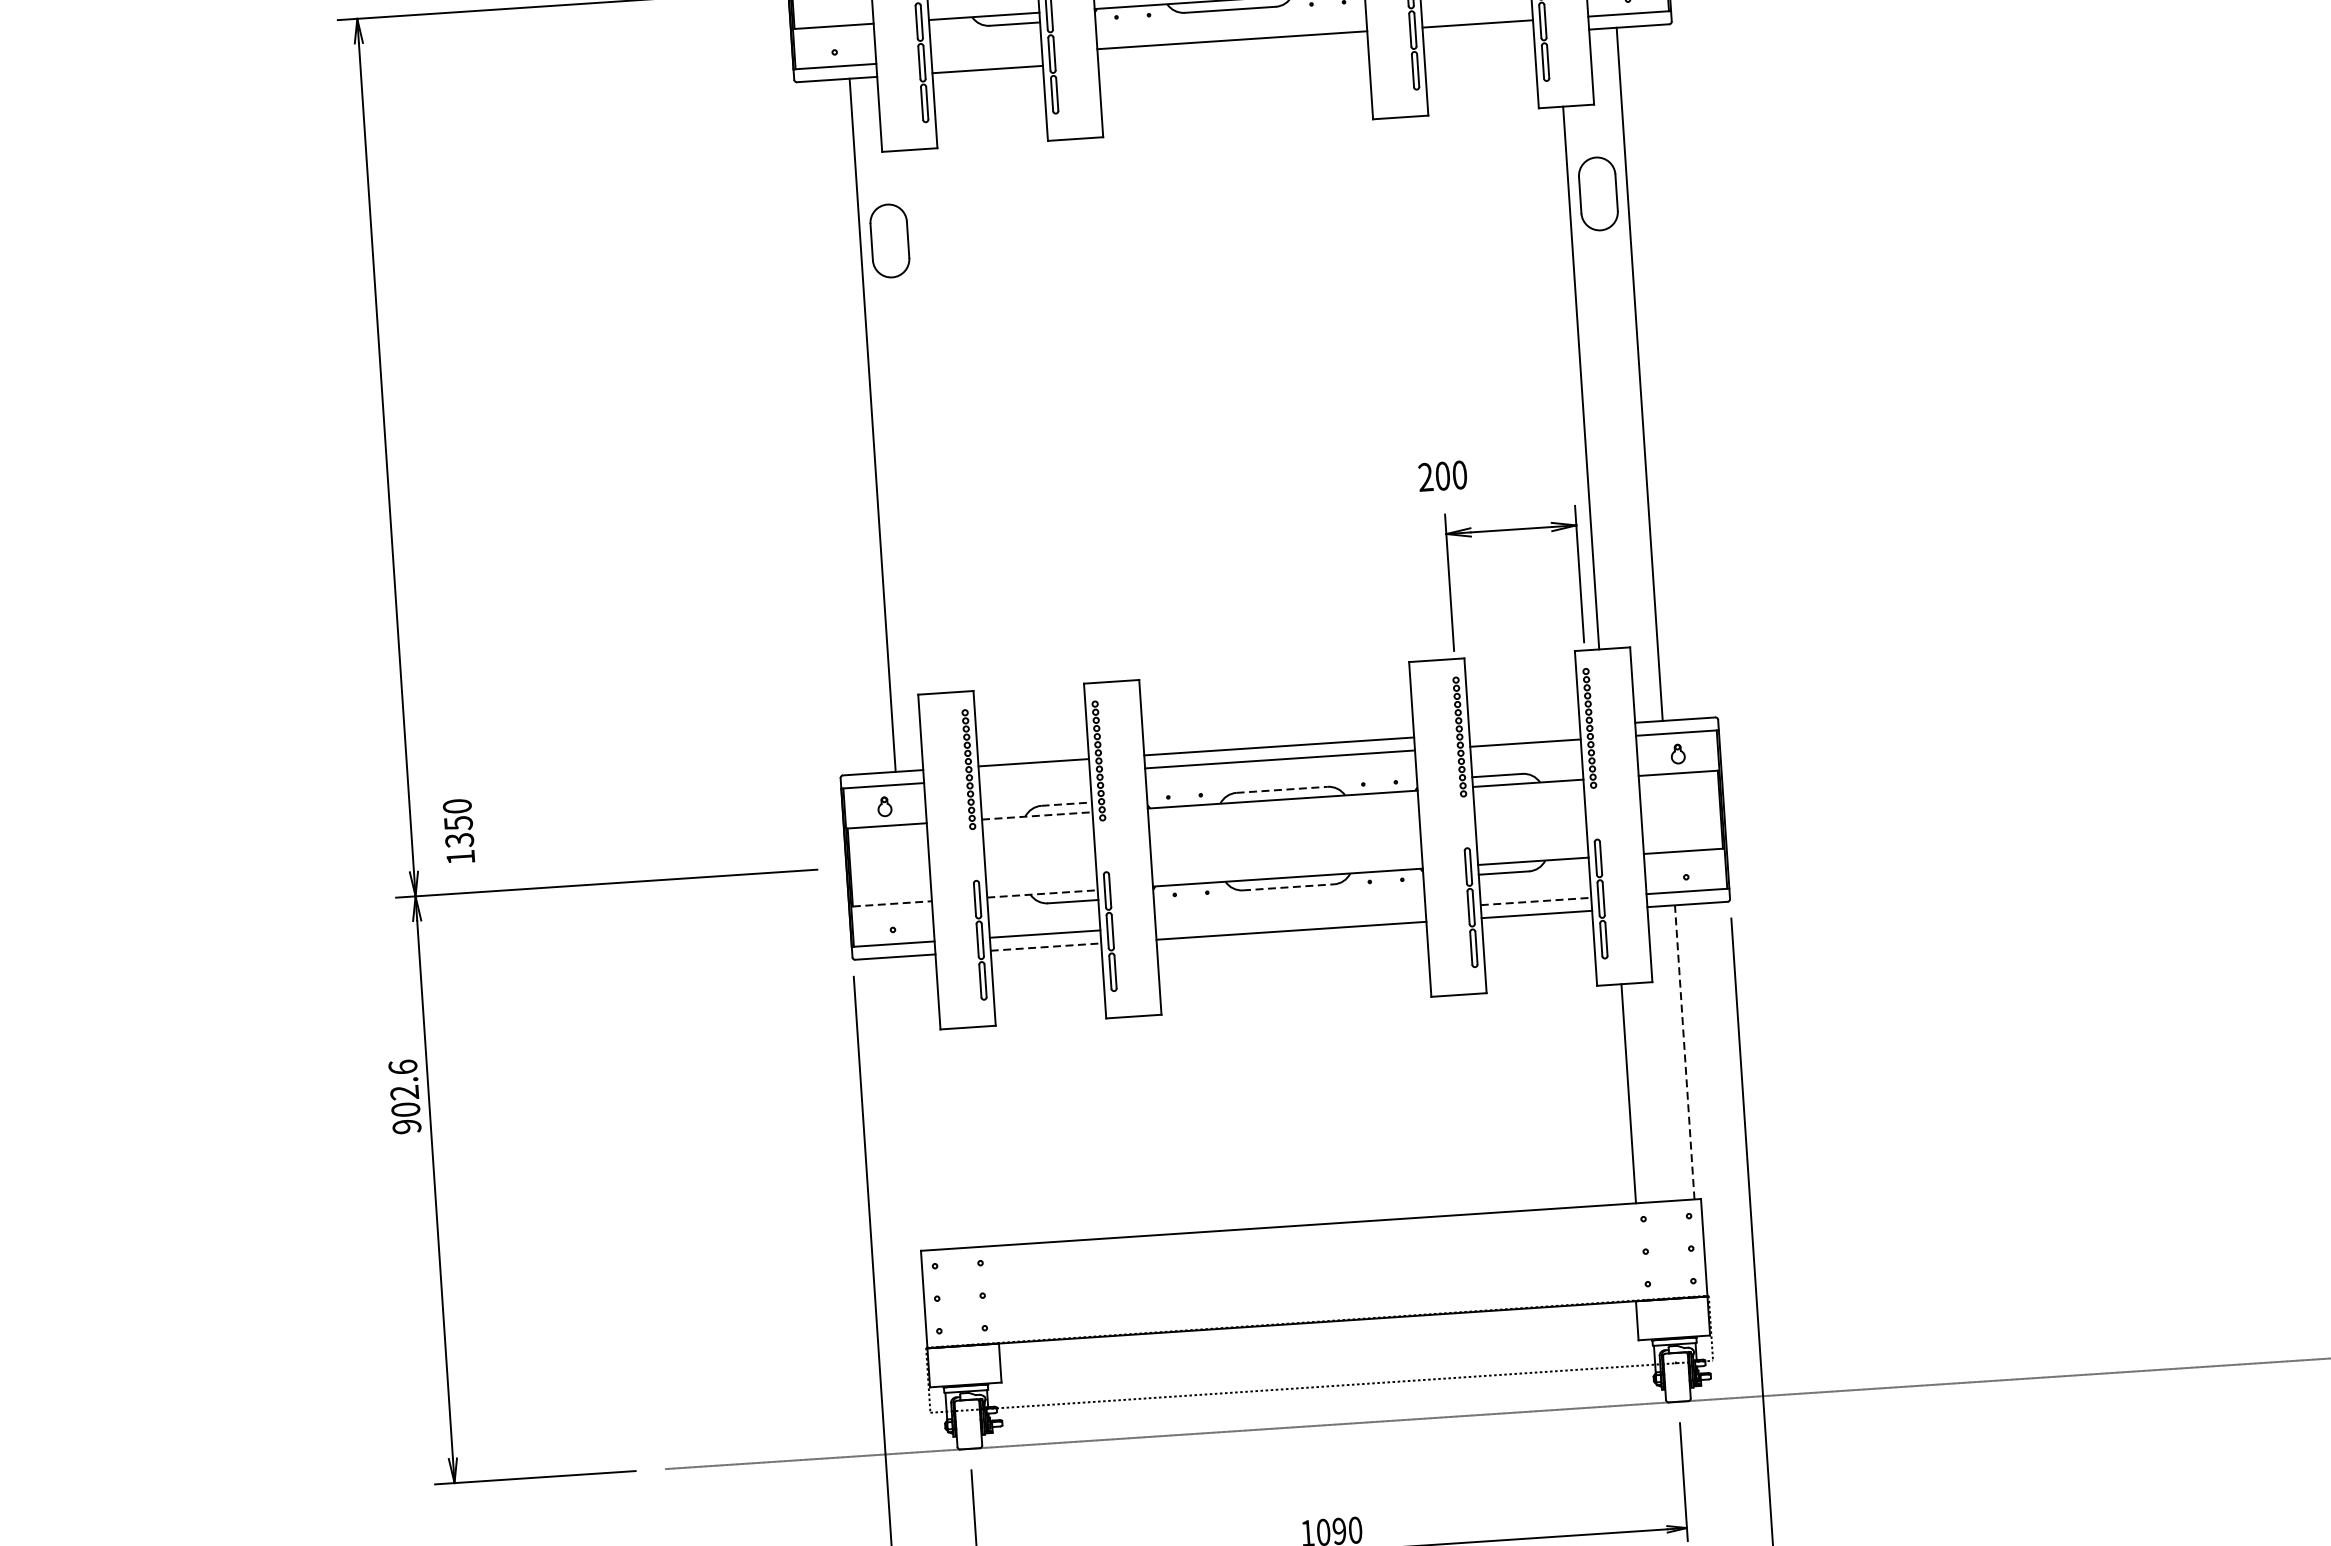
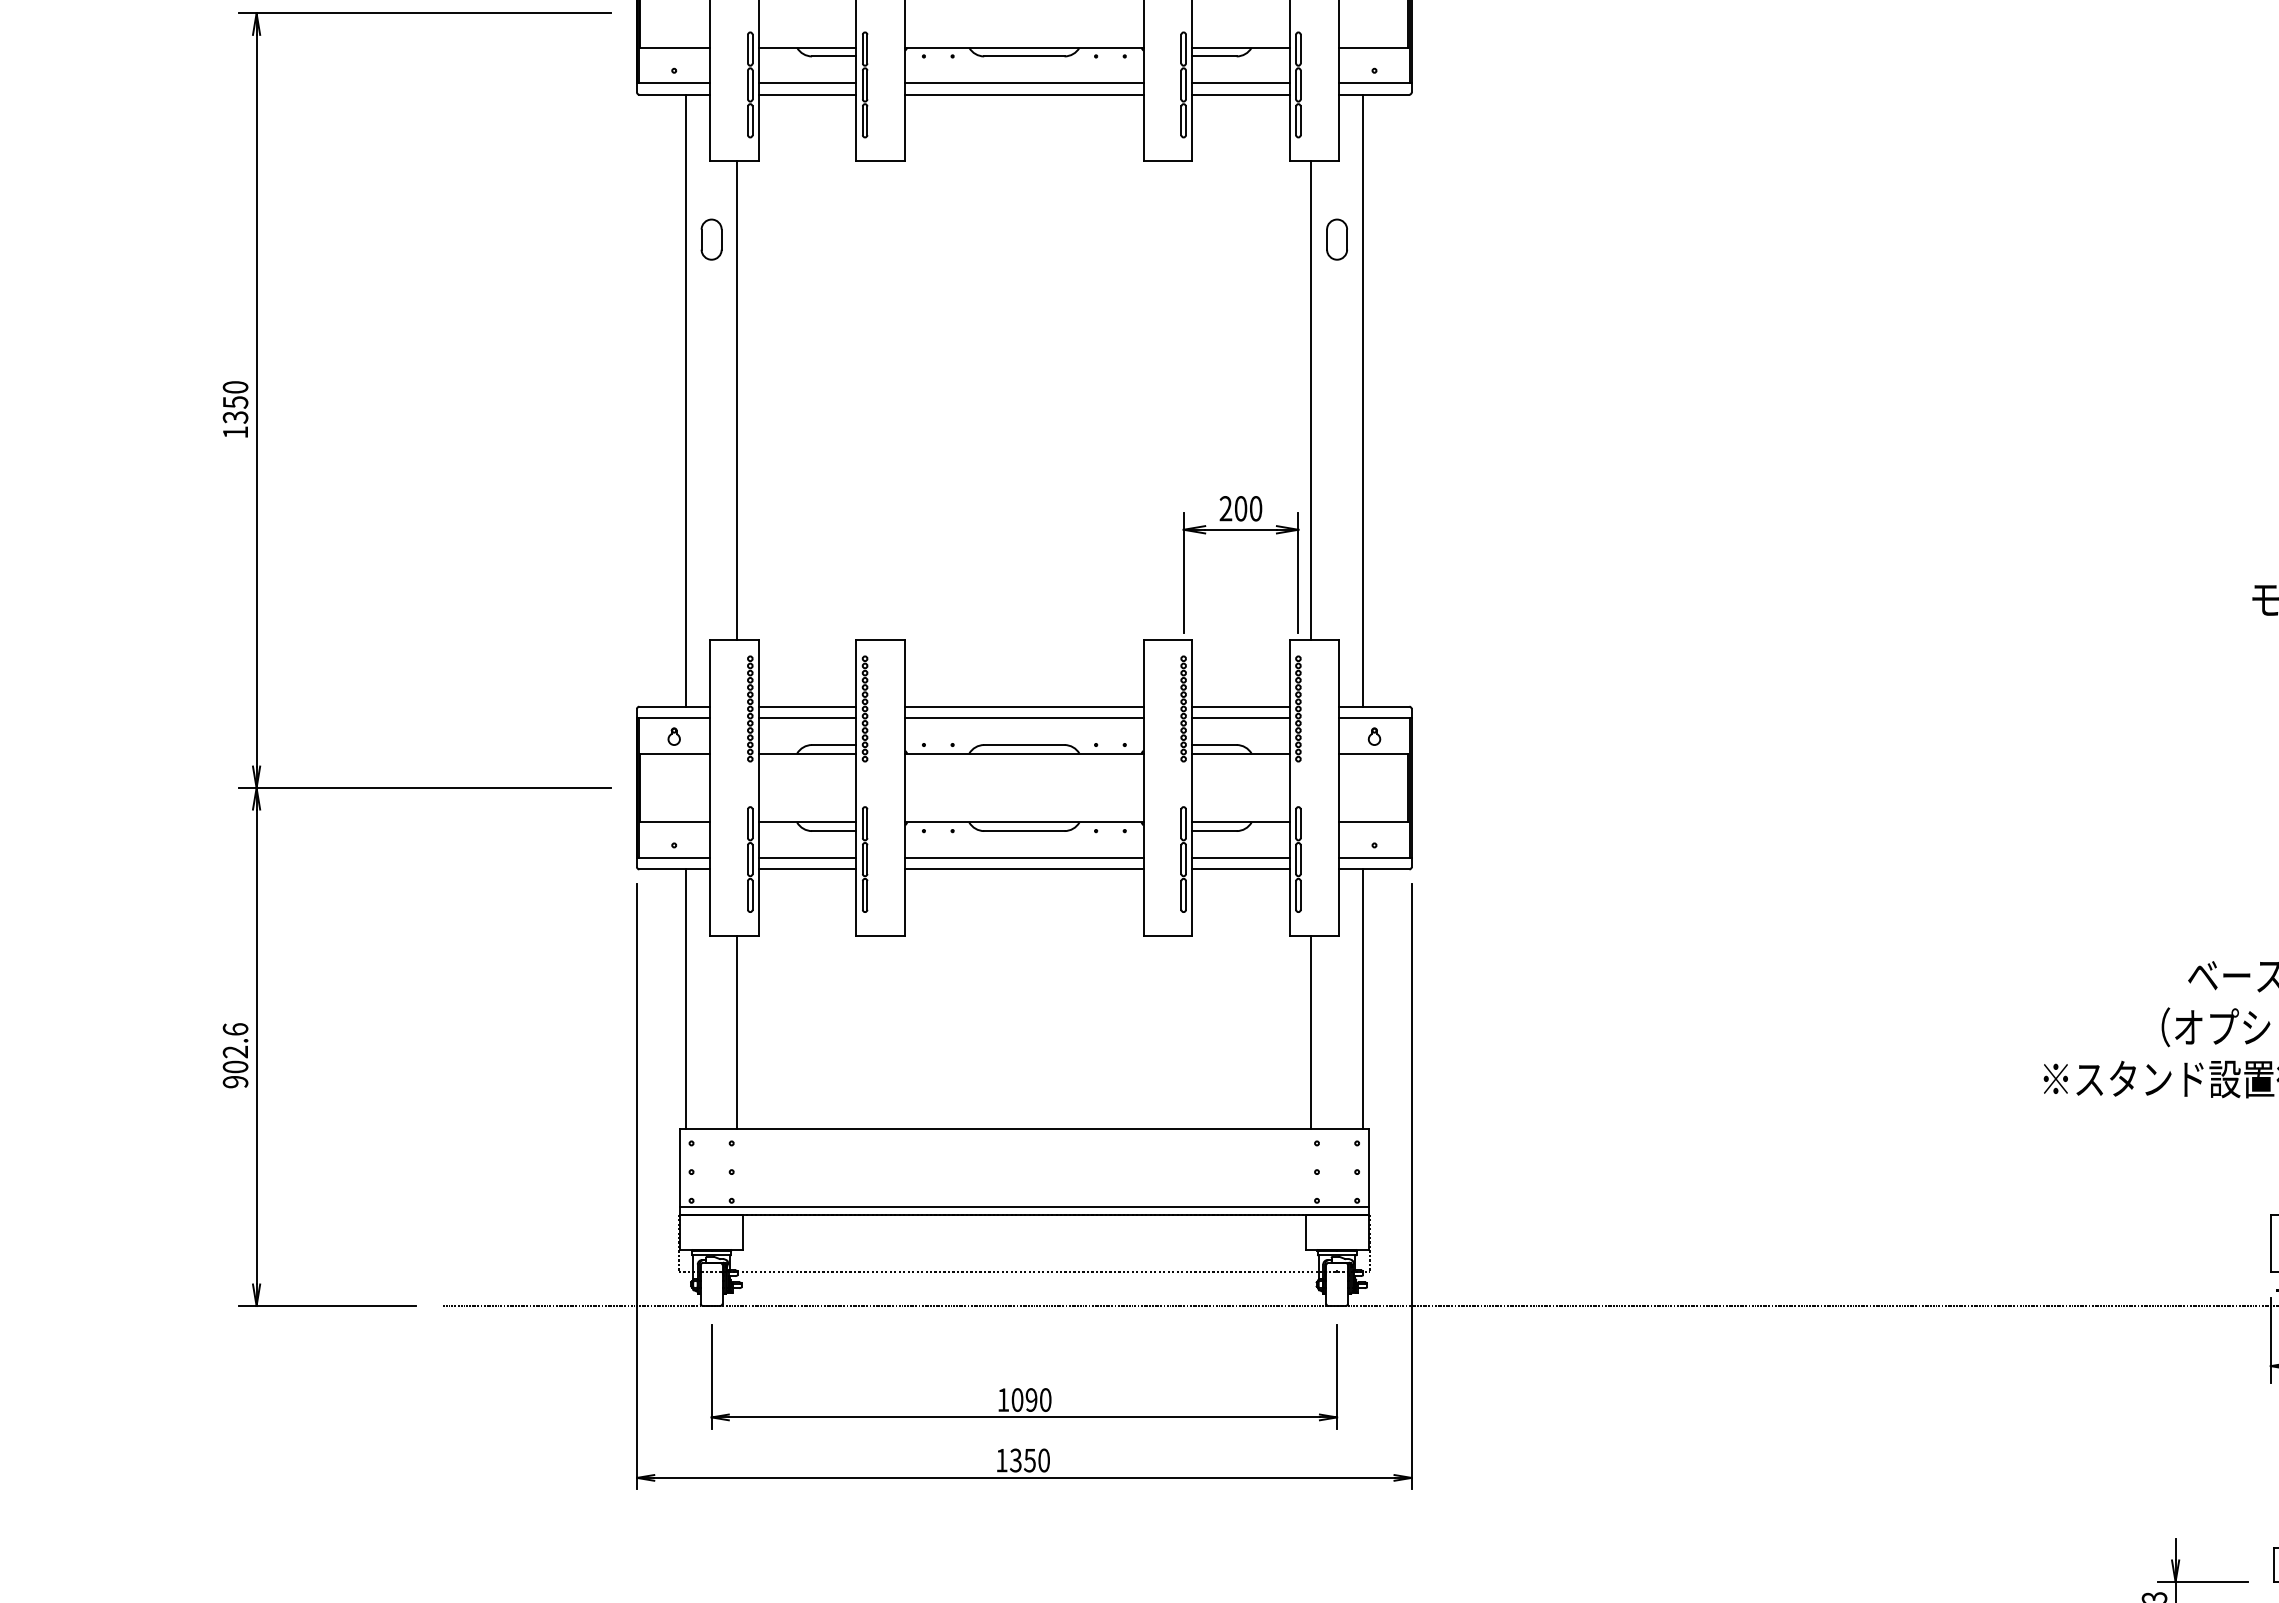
line: (1477, 36) -> (1240, 94), added
line: (1233, 52) -> (1024, 94), added
line: (986, 56) -> (807, 83), added
part: (1597, 193) -> (1336, 239), size x0.62
part: (889, 240) -> (711, 239), size x0.62
line: (931, 421) -> (737, 400), added
text: (1442, 475) -> (1240, 508), moved
line: (1524, 729) -> (1240, 706), added
line: (1034, 776) -> (807, 718), added
line: (1282, 790) -> (1024, 745), dashed -> solid
line: (1067, 804) -> (834, 745), dashed -> solid
line: (1037, 815) -> (807, 753), dashed -> solid
text: (458, 831) -> (235, 409), moved
line: (1288, 887) -> (1024, 831), dashed -> solid
line: (1042, 893) -> (807, 822), dashed -> solid
line: (1536, 900) -> (1241, 857), dashed -> solid
line: (892, 903) -> (675, 822), dashed -> solid
line: (1290, 917) -> (1024, 857), added
line: (1045, 947) -> (807, 869), dashed -> solid
line: (1684, 1052) -> (1362, 999), dashed -> solid
text: (404, 1096) -> (235, 1055), moved
line: (917, 1103) -> (685, 999), added
line: (978, 1137) -> (737, 1032), added
line: (1316, 1312) -> (1024, 1206), added

